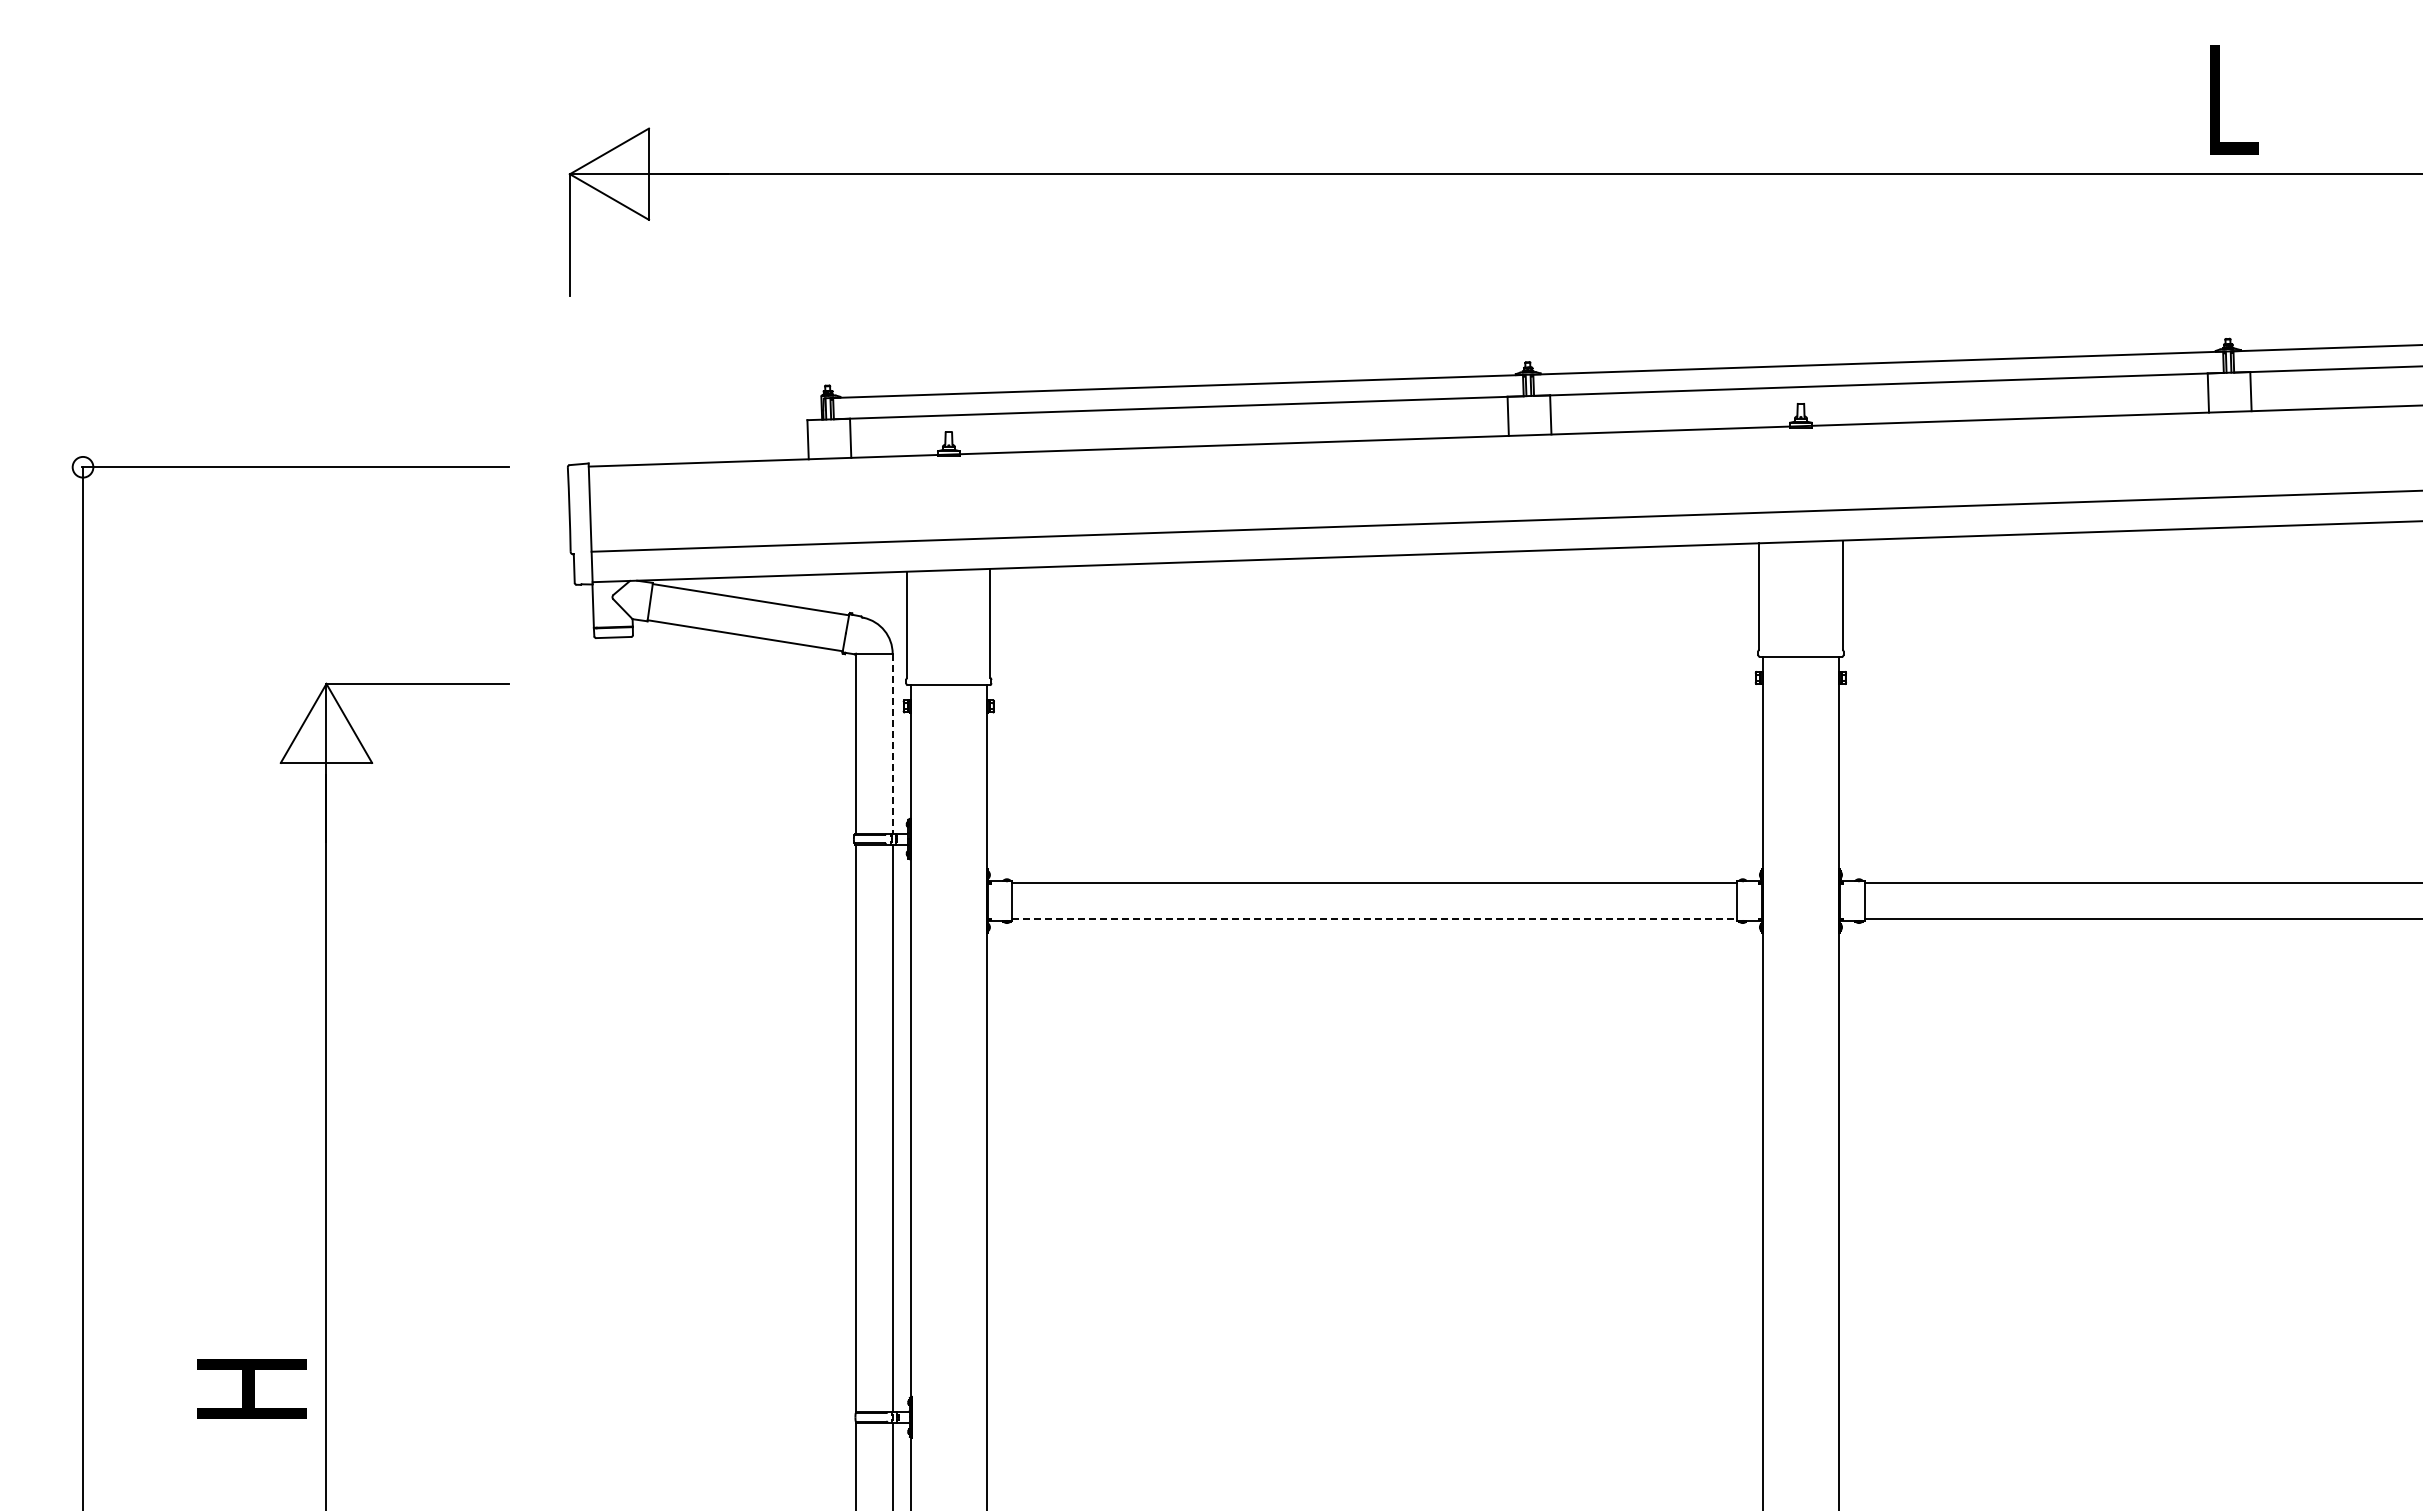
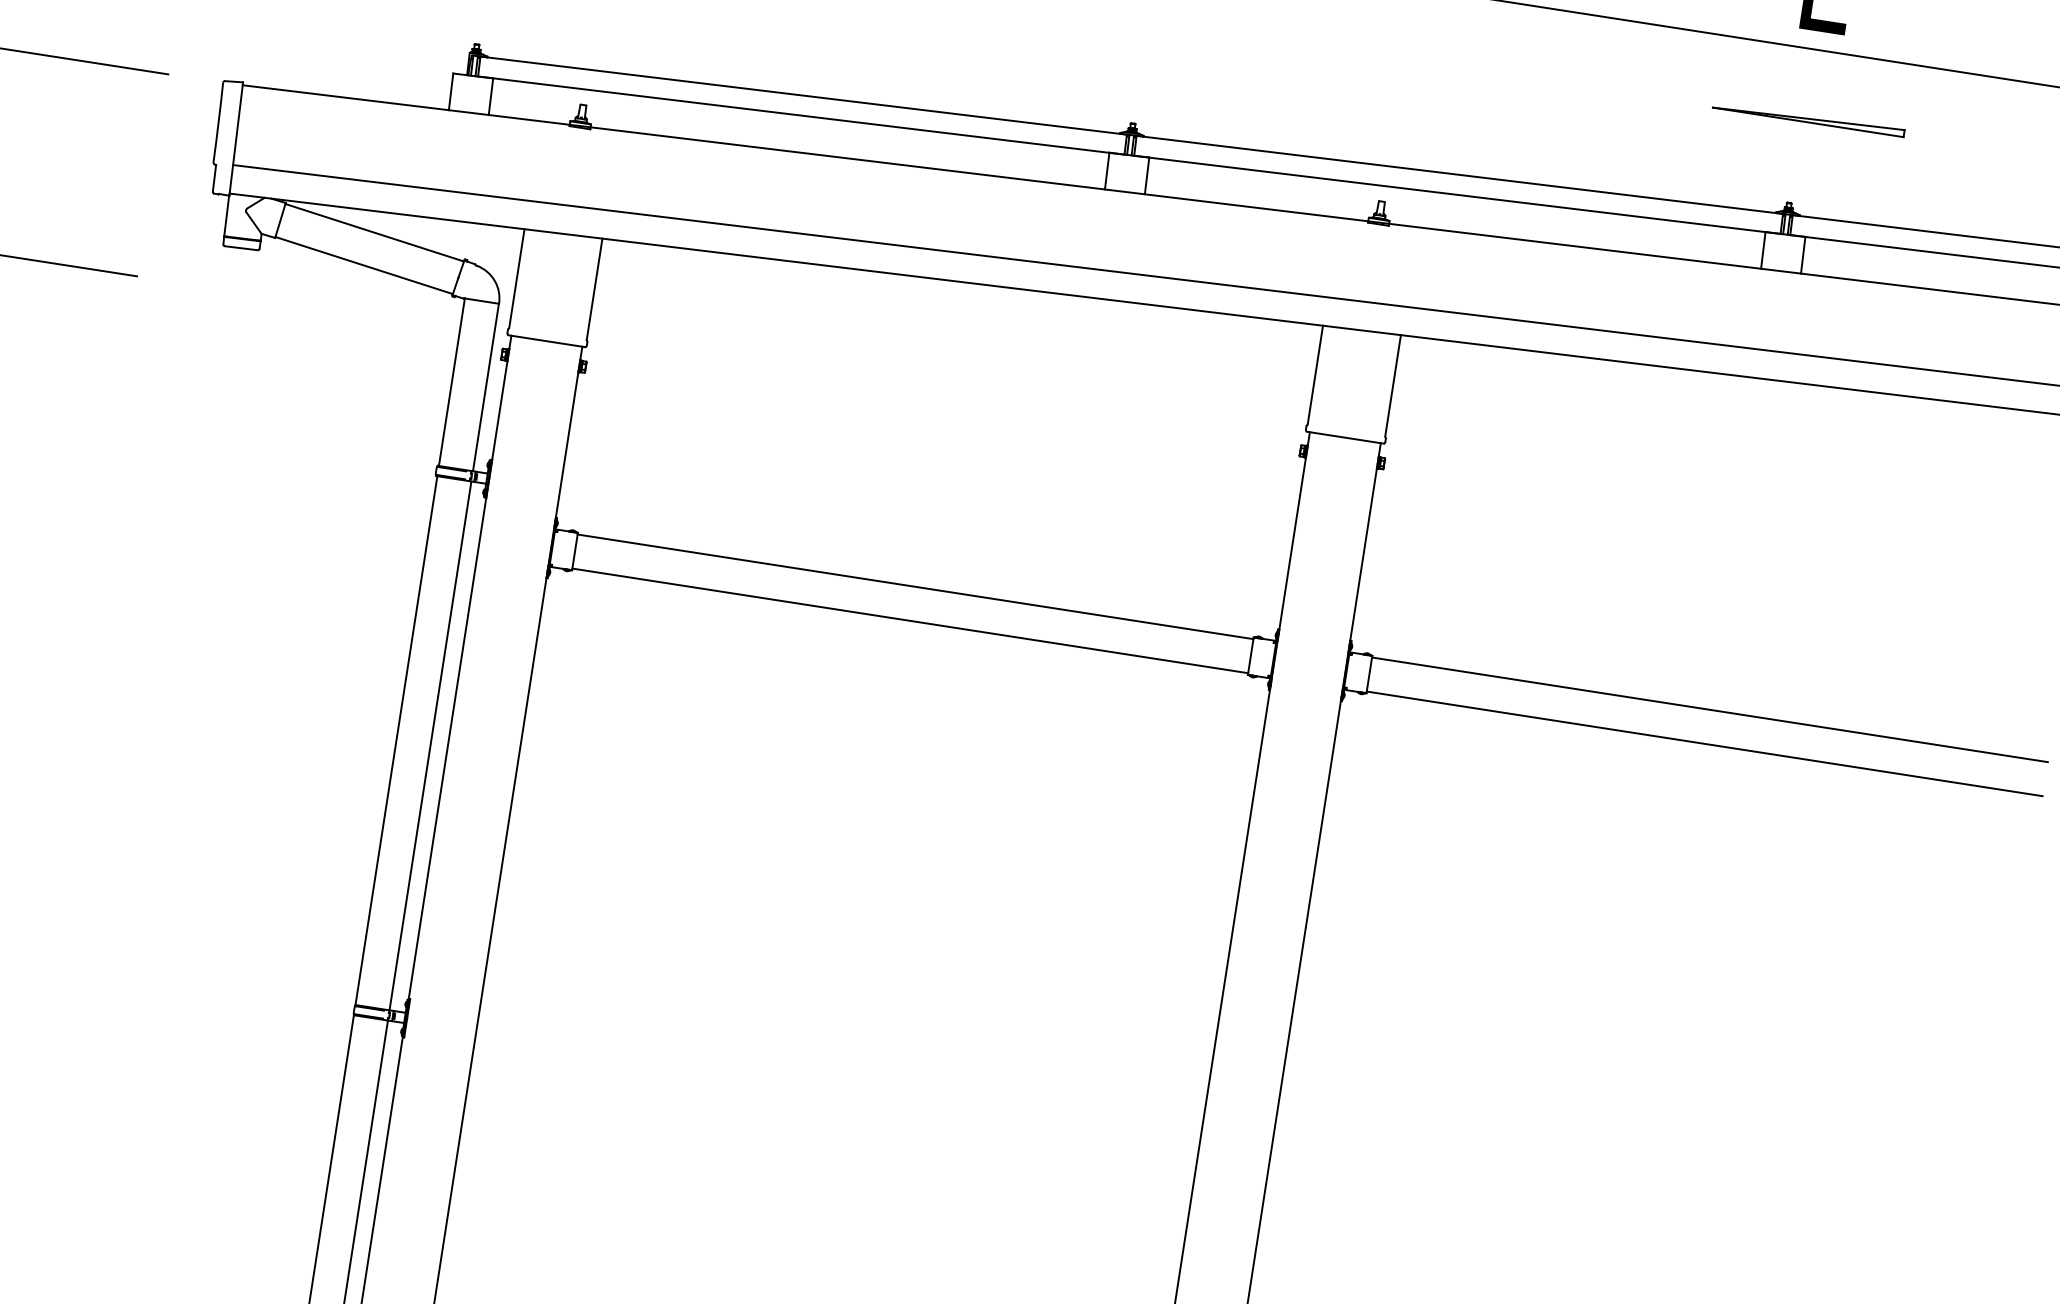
part: (2234, 247) -> (1808, 118), added
line: (892, 743) -> (485, 387), dashed -> solid
line: (1375, 919) -> (910, 621), dashed -> solid

